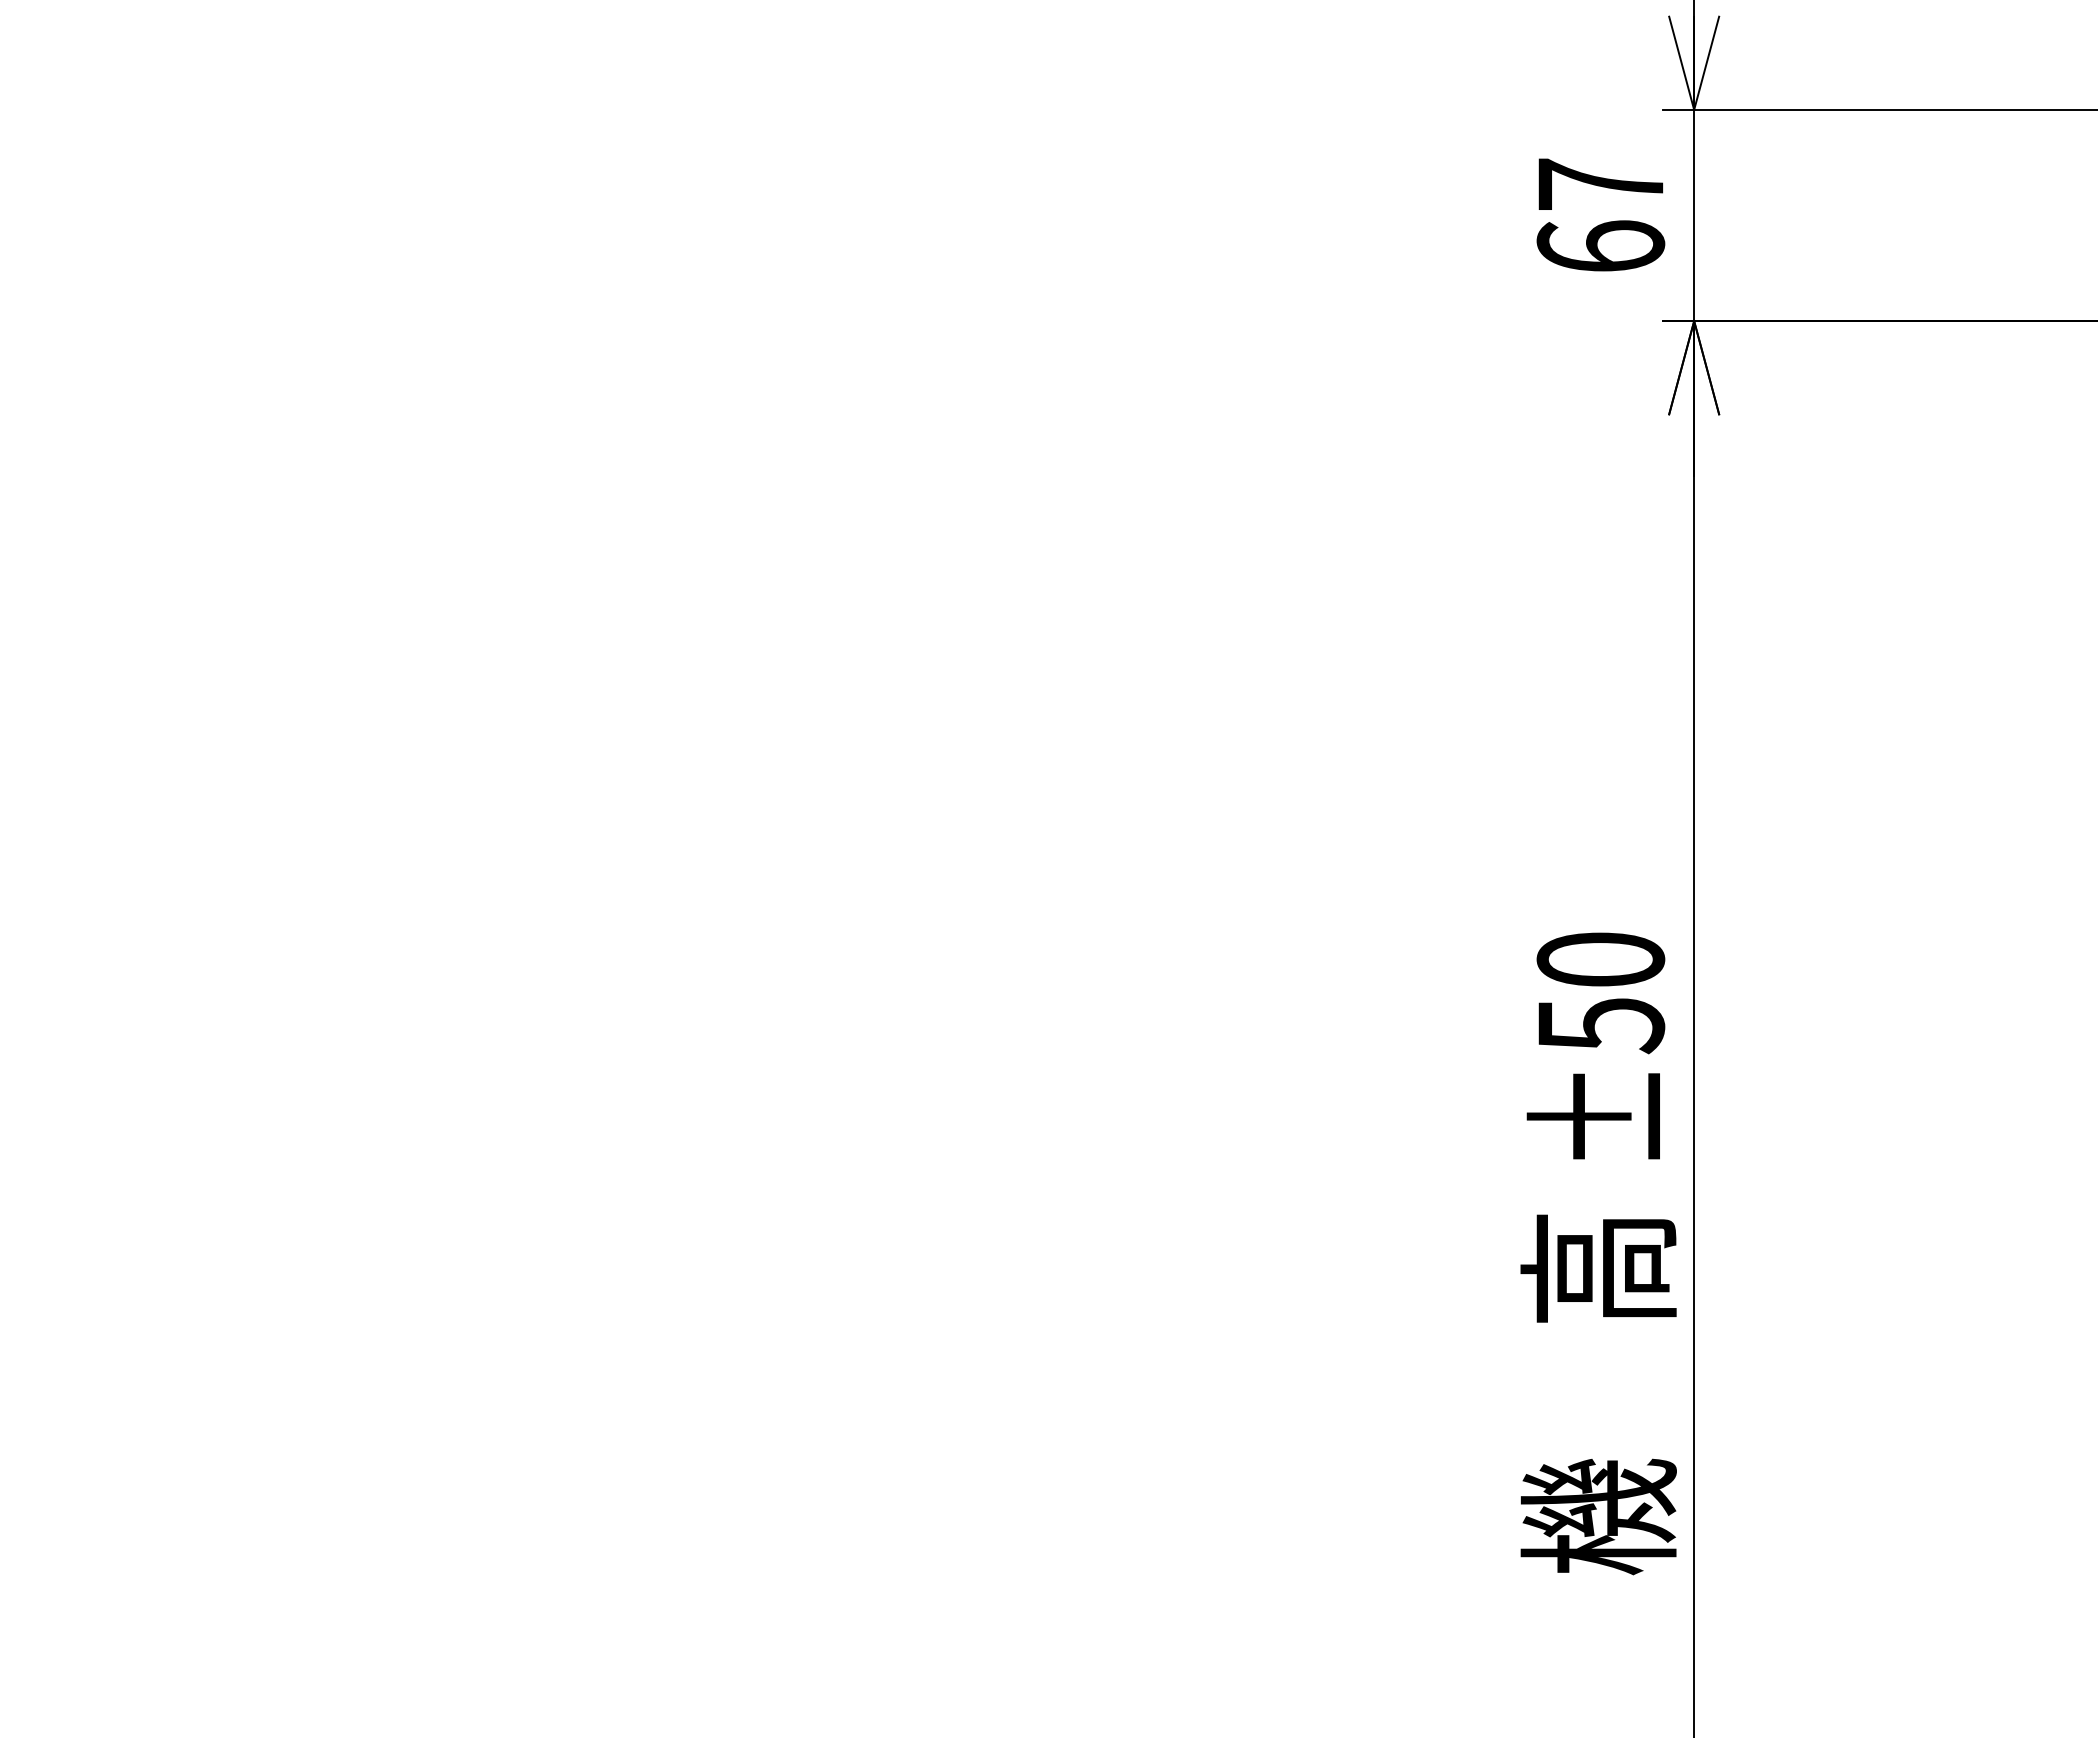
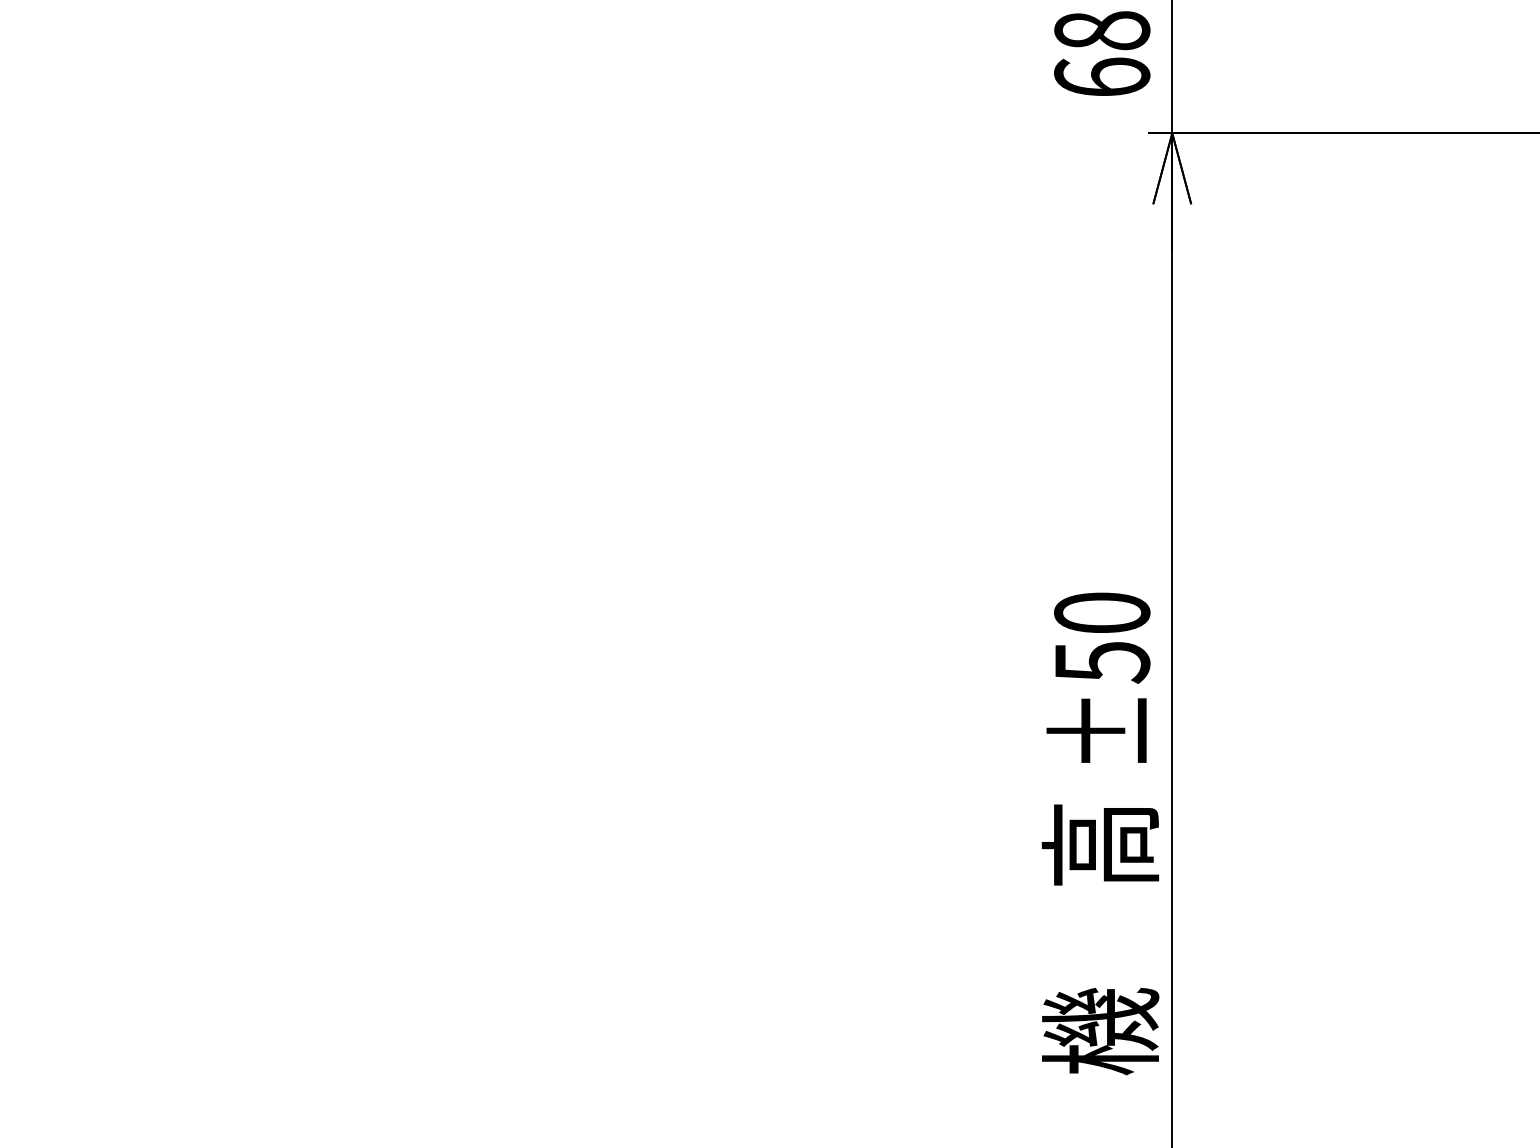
text: (1601, 184) -> (1102, 30), 67 -> 68

